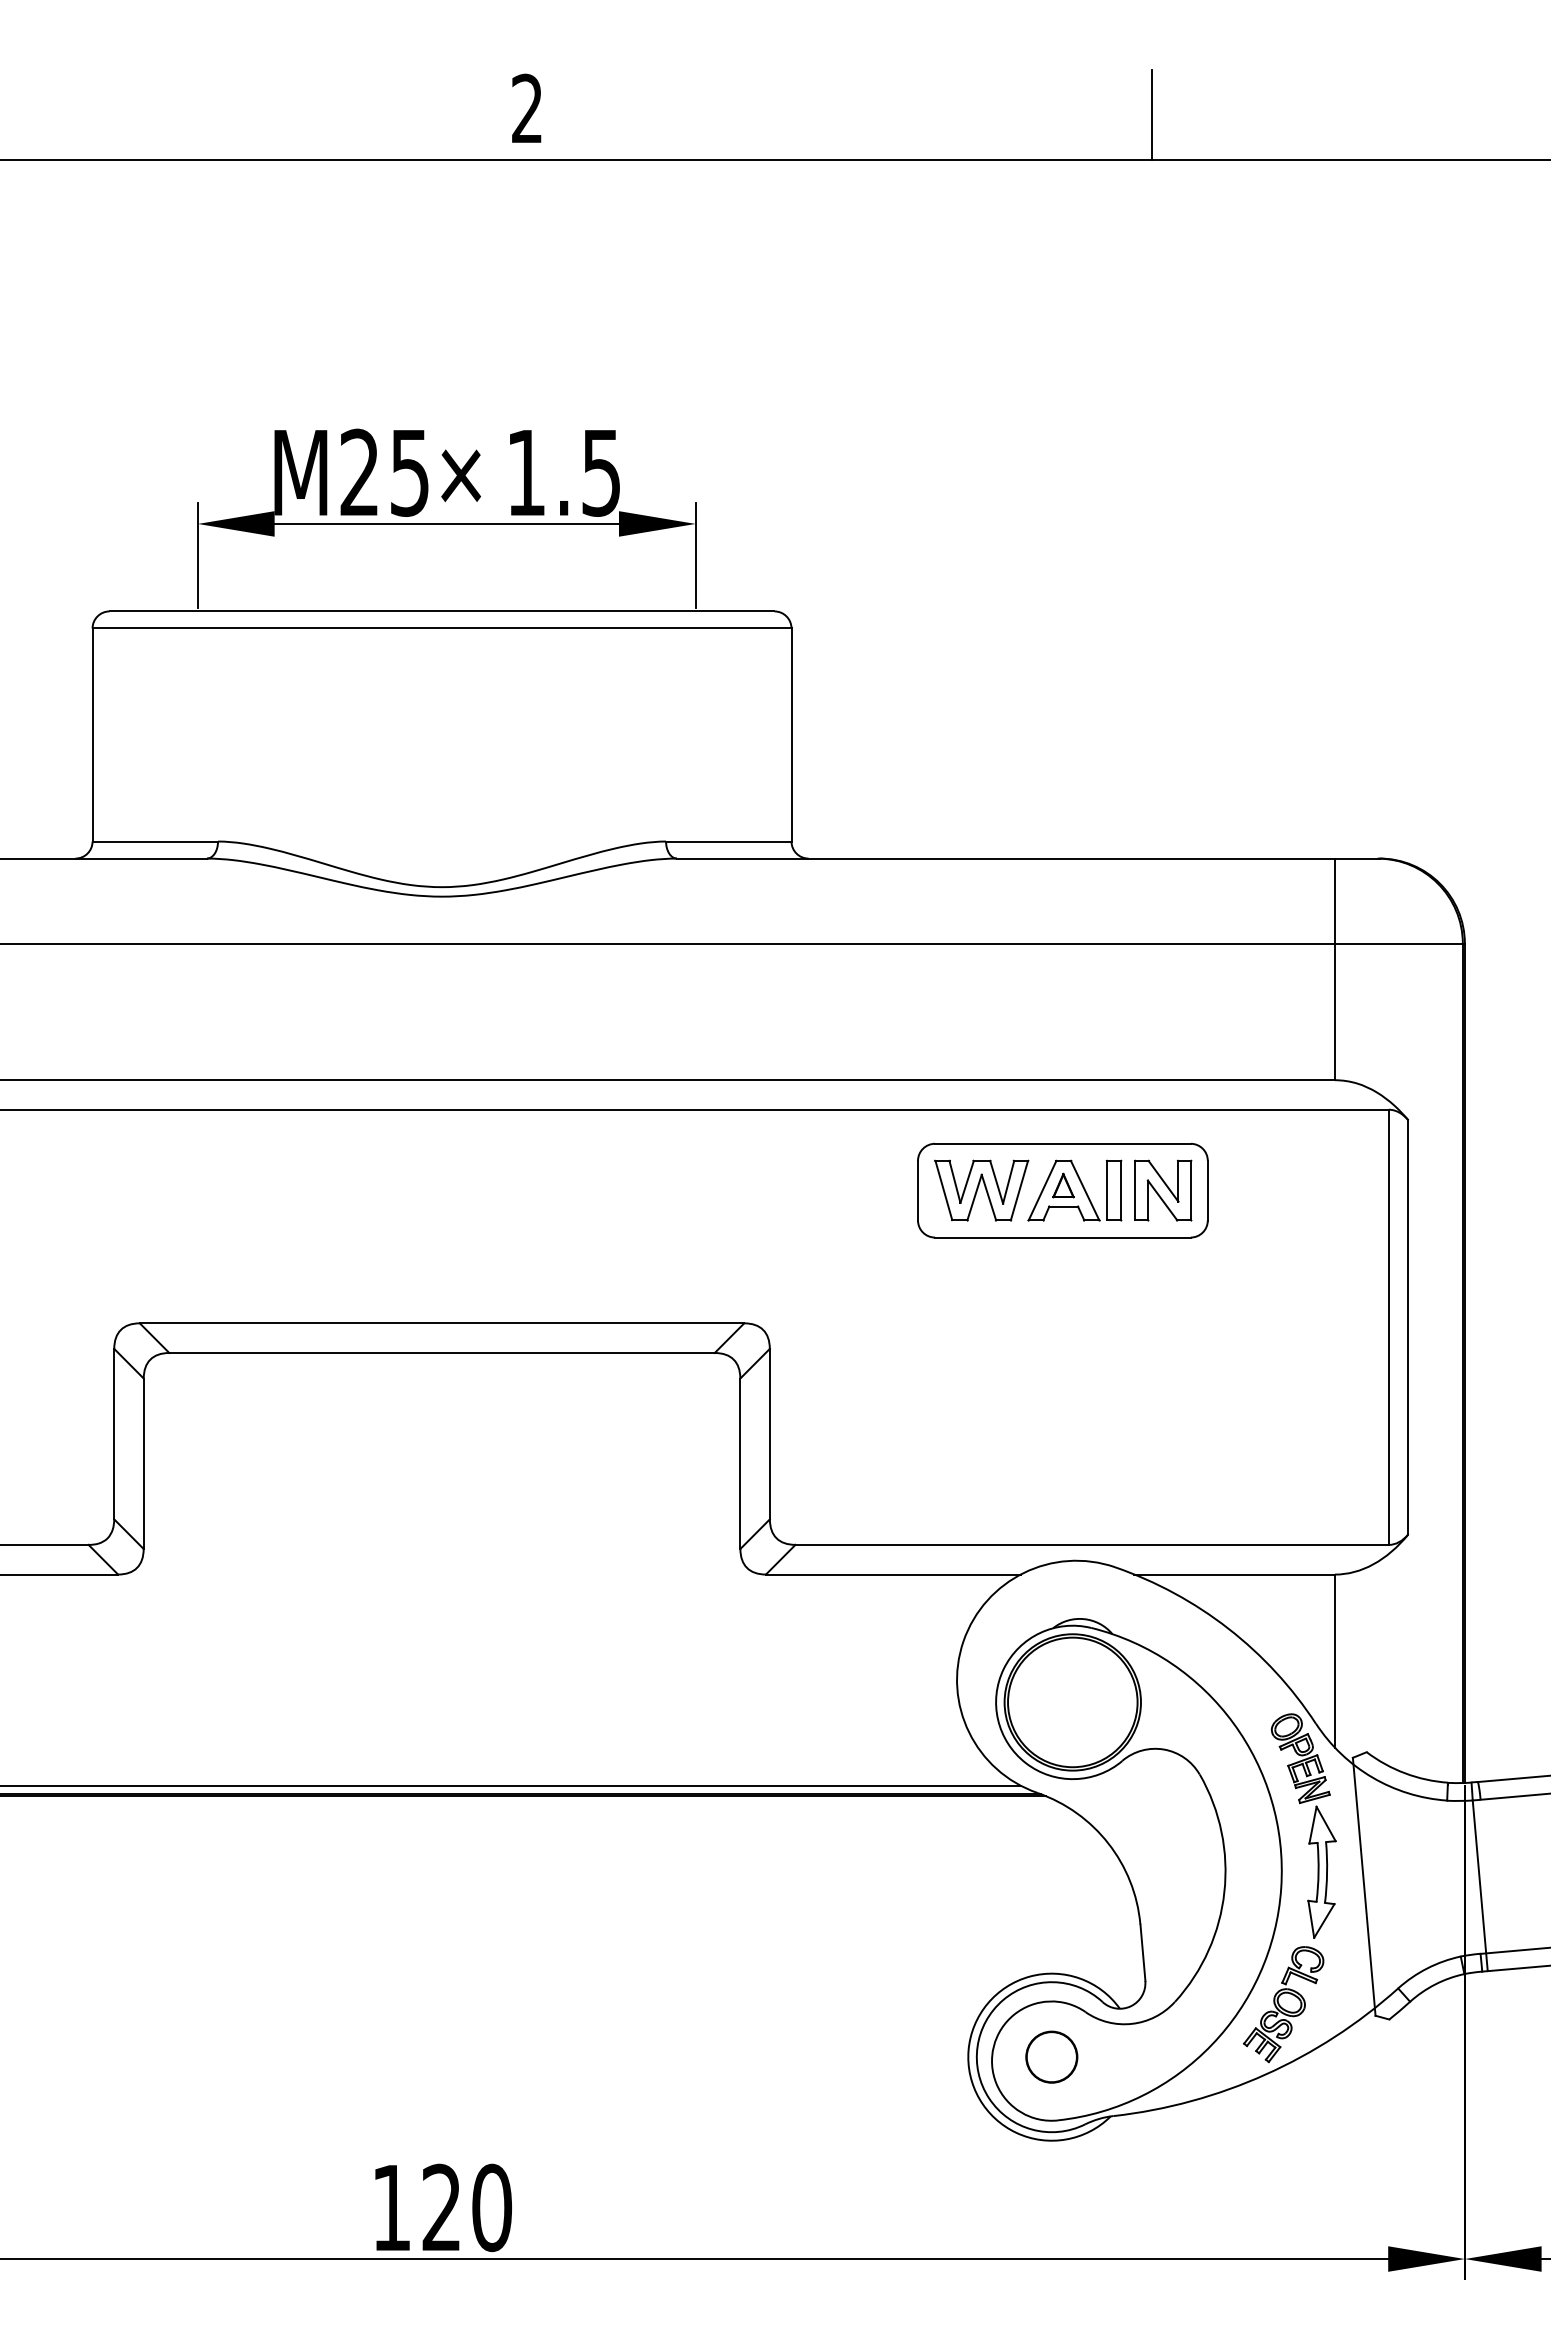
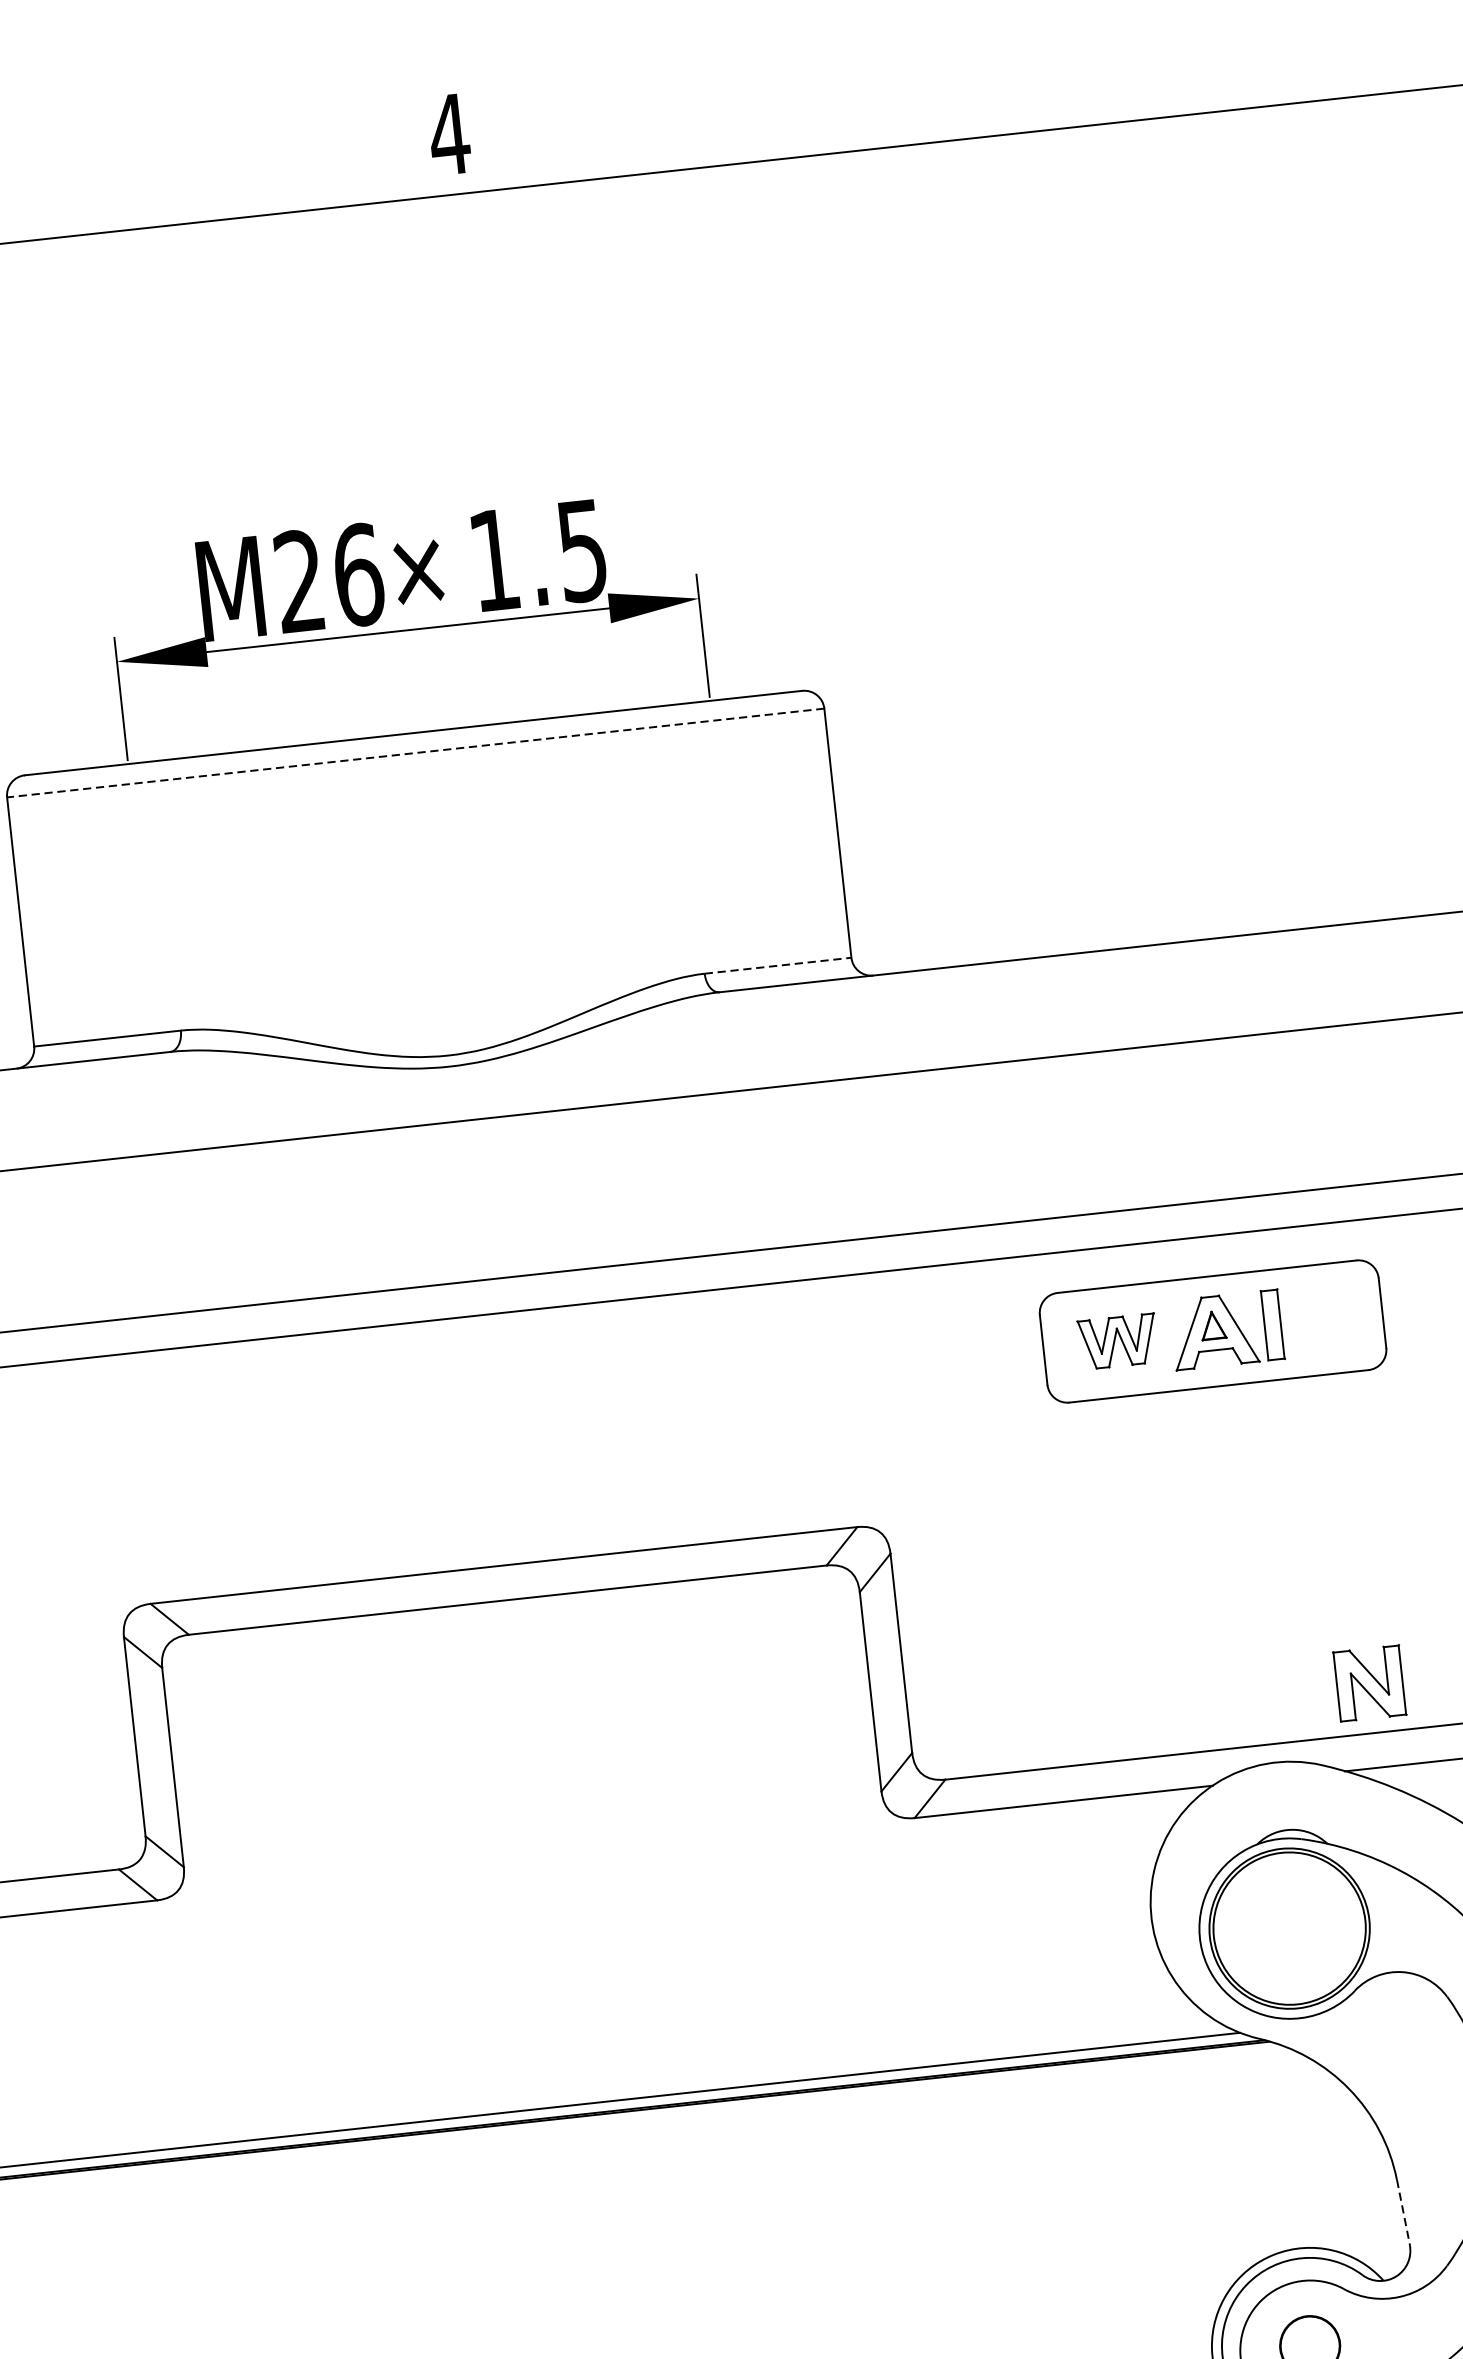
text: (526, 107) -> (448, 133), 2 -> 4
line: (1151, 114) -> (1179, 61), removed
text: (410, 472) -> (359, 574), M25 -> M26
line: (441, 628) -> (415, 753), solid -> dashed
line: (728, 841) -> (777, 965), solid -> dashed
part: (981, 1190) -> (1117, 1341), size x0.7
part: (1163, 1190) -> (1370, 1683), moved
line: (1142, 1953) -> (1403, 2213), solid -> dashed

